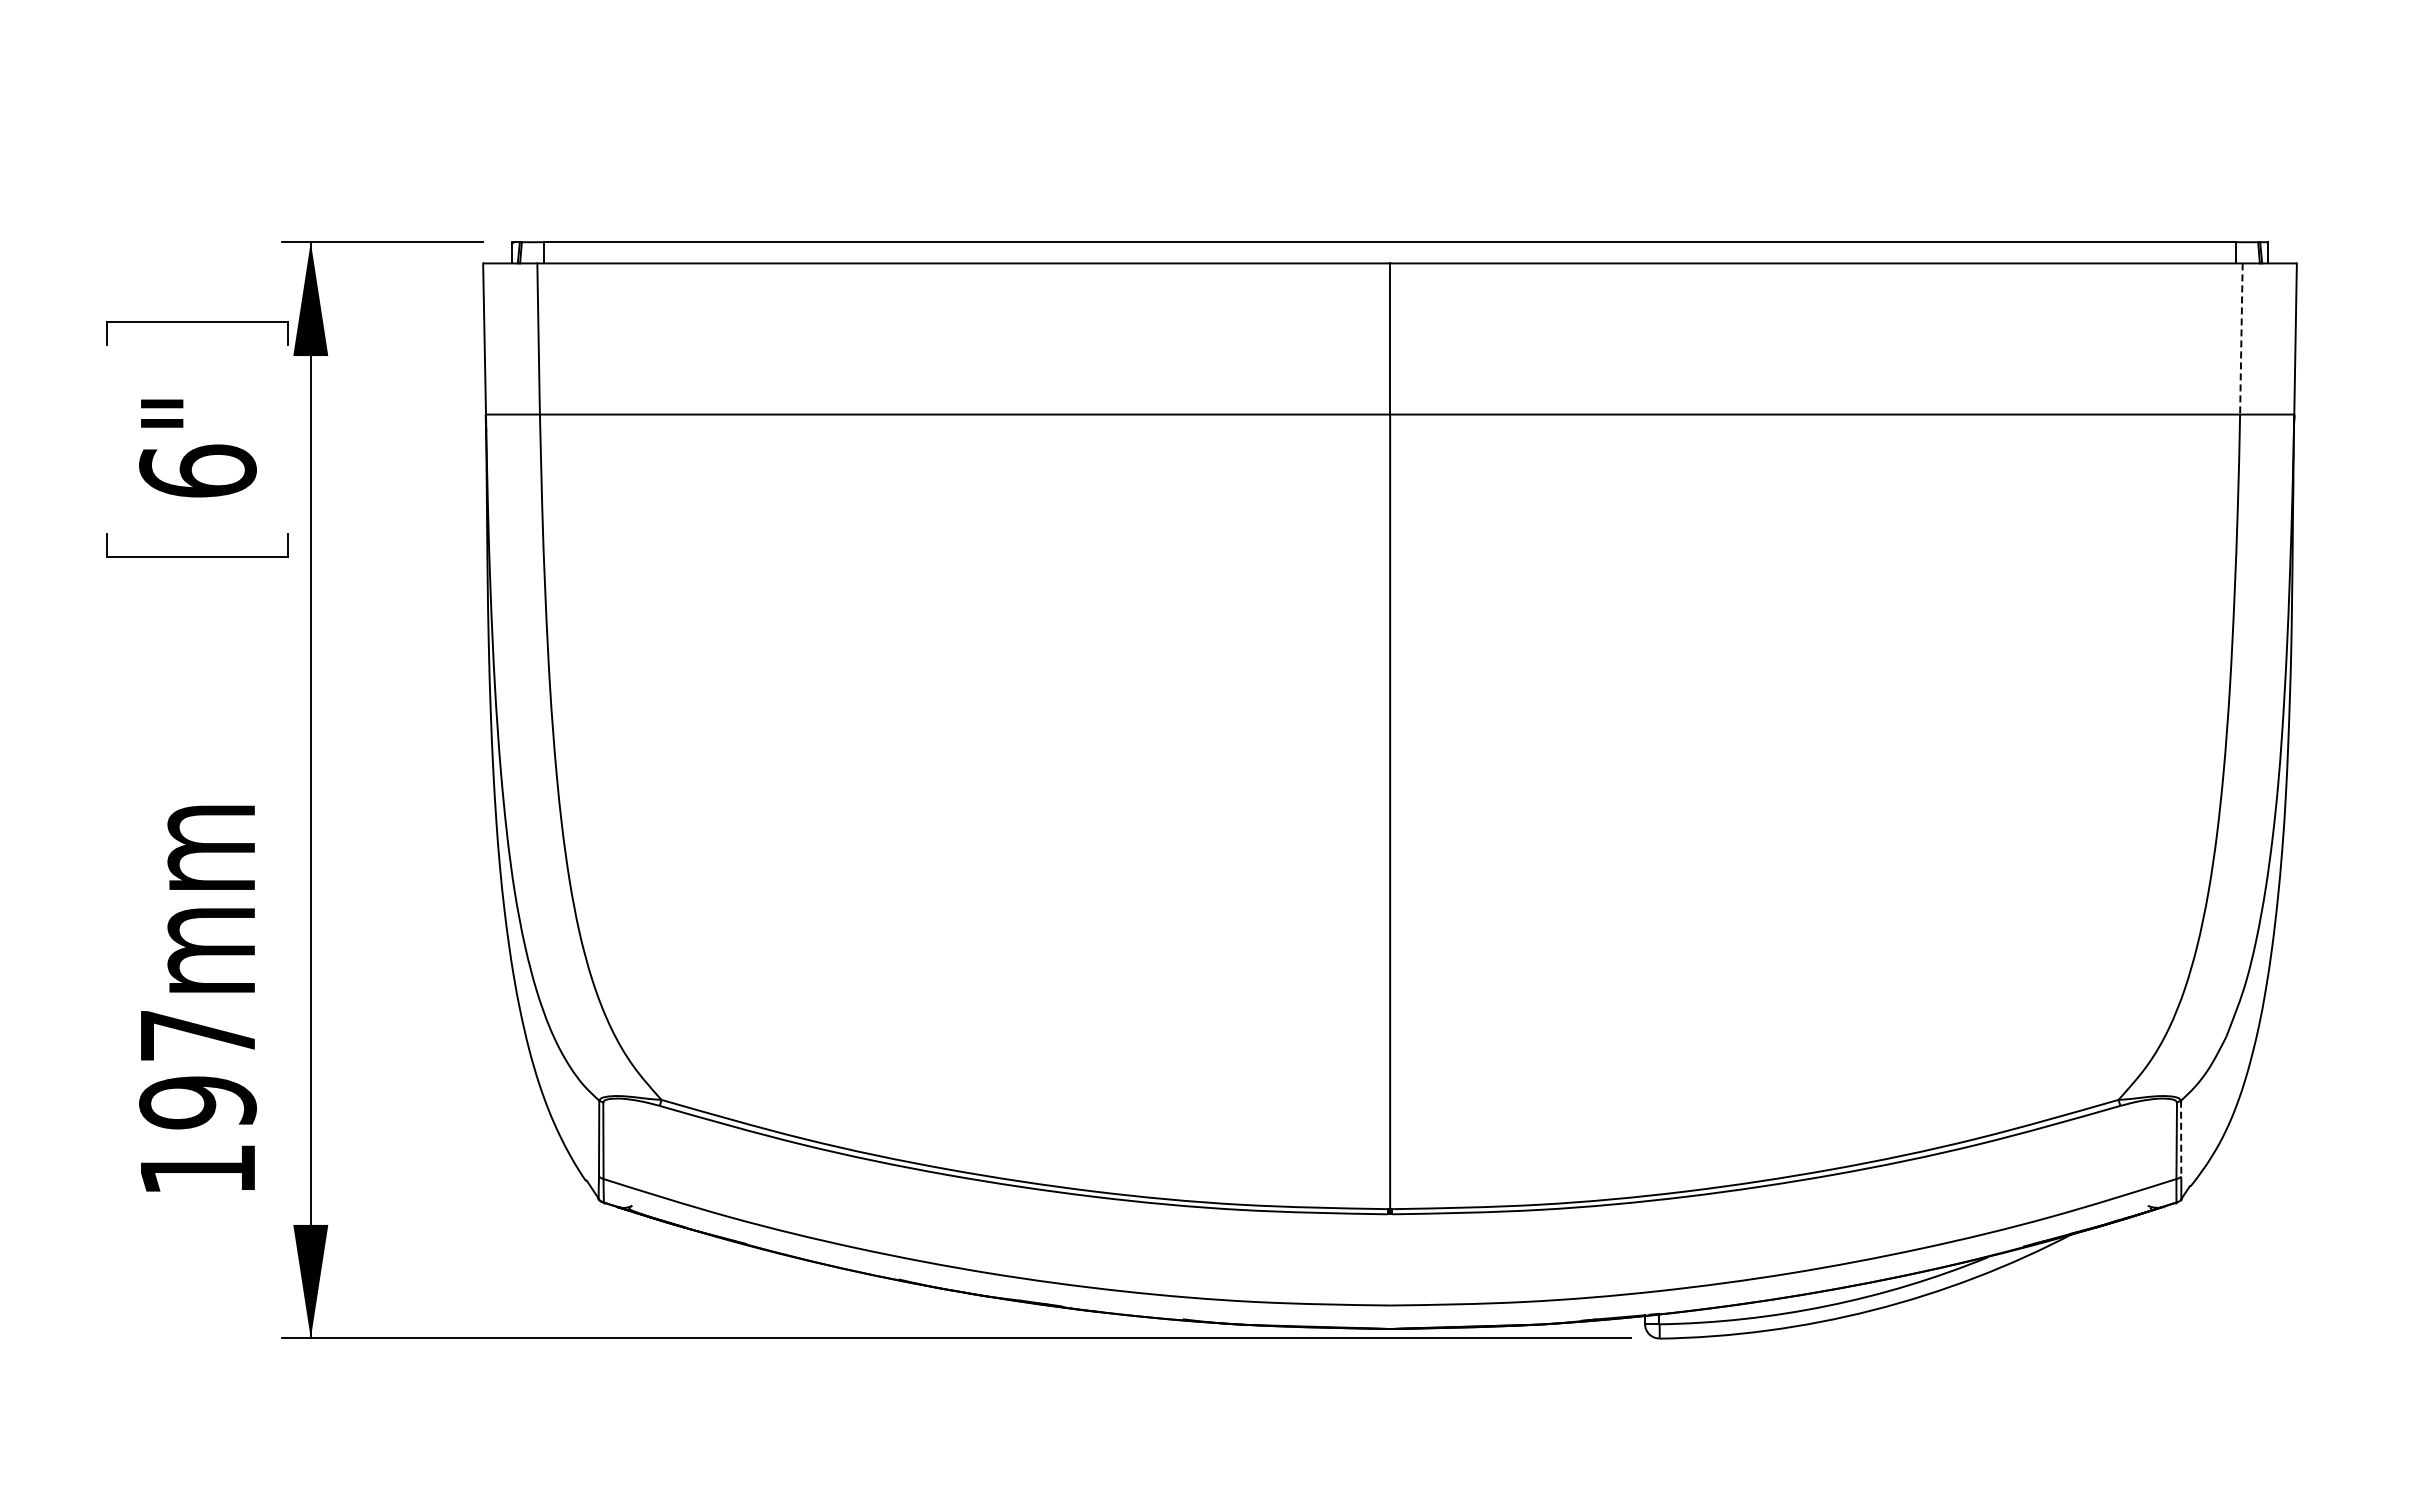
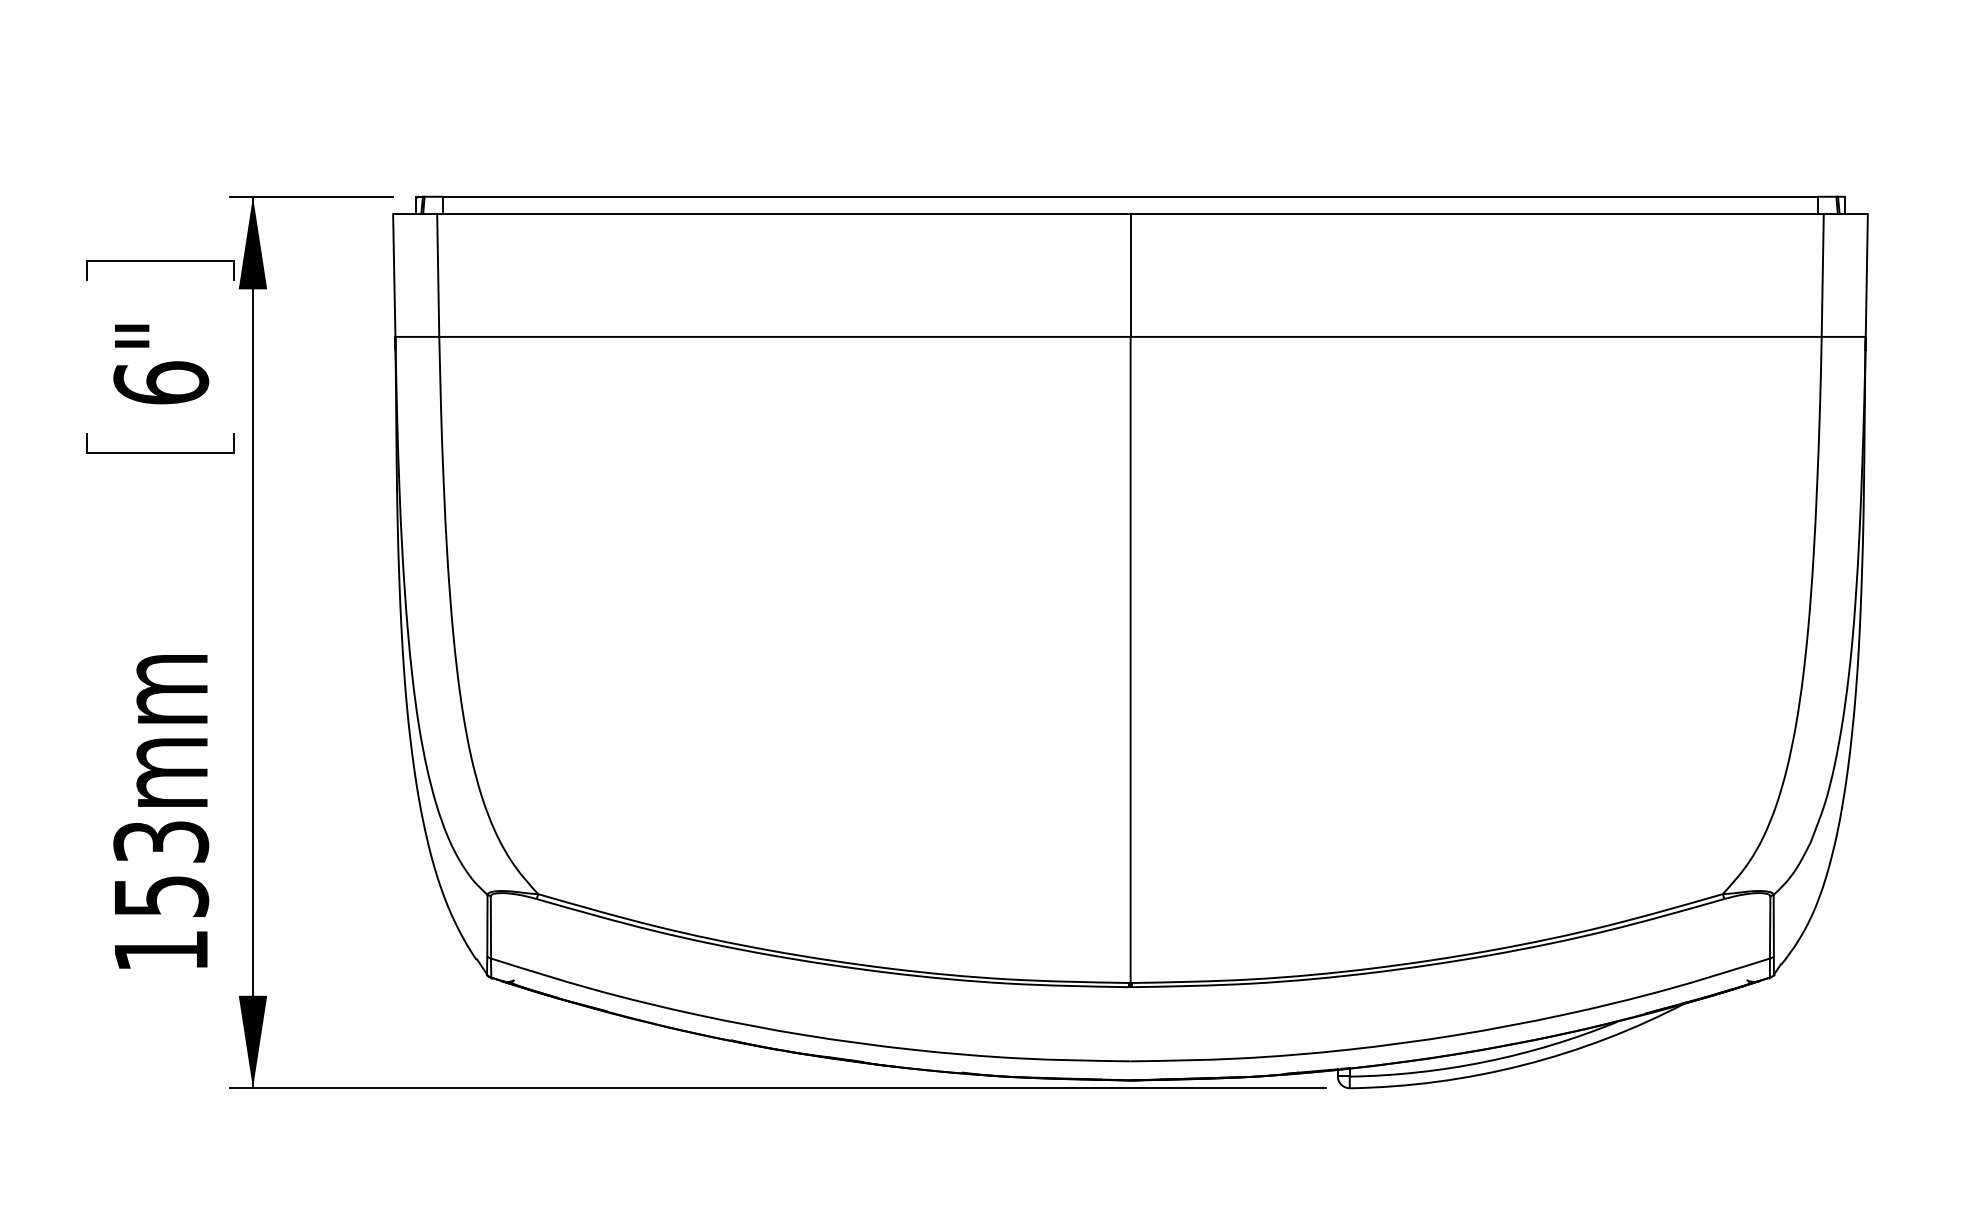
line: (2241, 339) -> (1822, 275), dashed -> solid
text: (197, 1069) -> (160, 869), 197mm -> 153mm
line: (2181, 1138) -> (1774, 925), dashed -> solid

